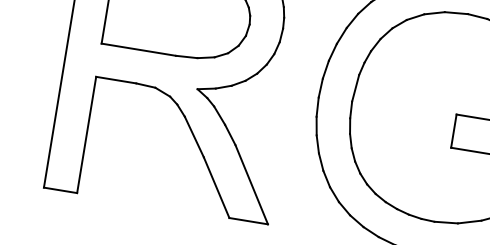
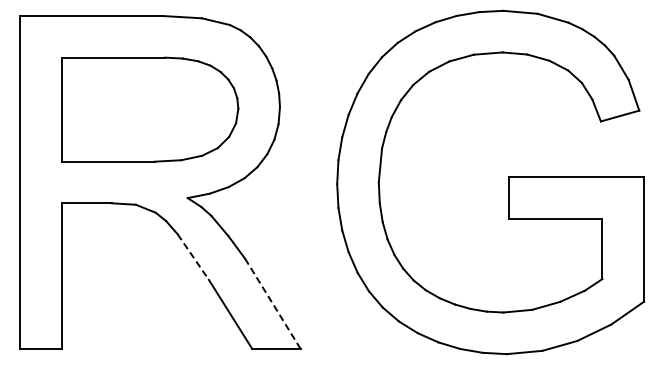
line: (194, 137) -> (193, 257), solid -> dashed
line: (251, 184) -> (272, 303), solid -> dashed

